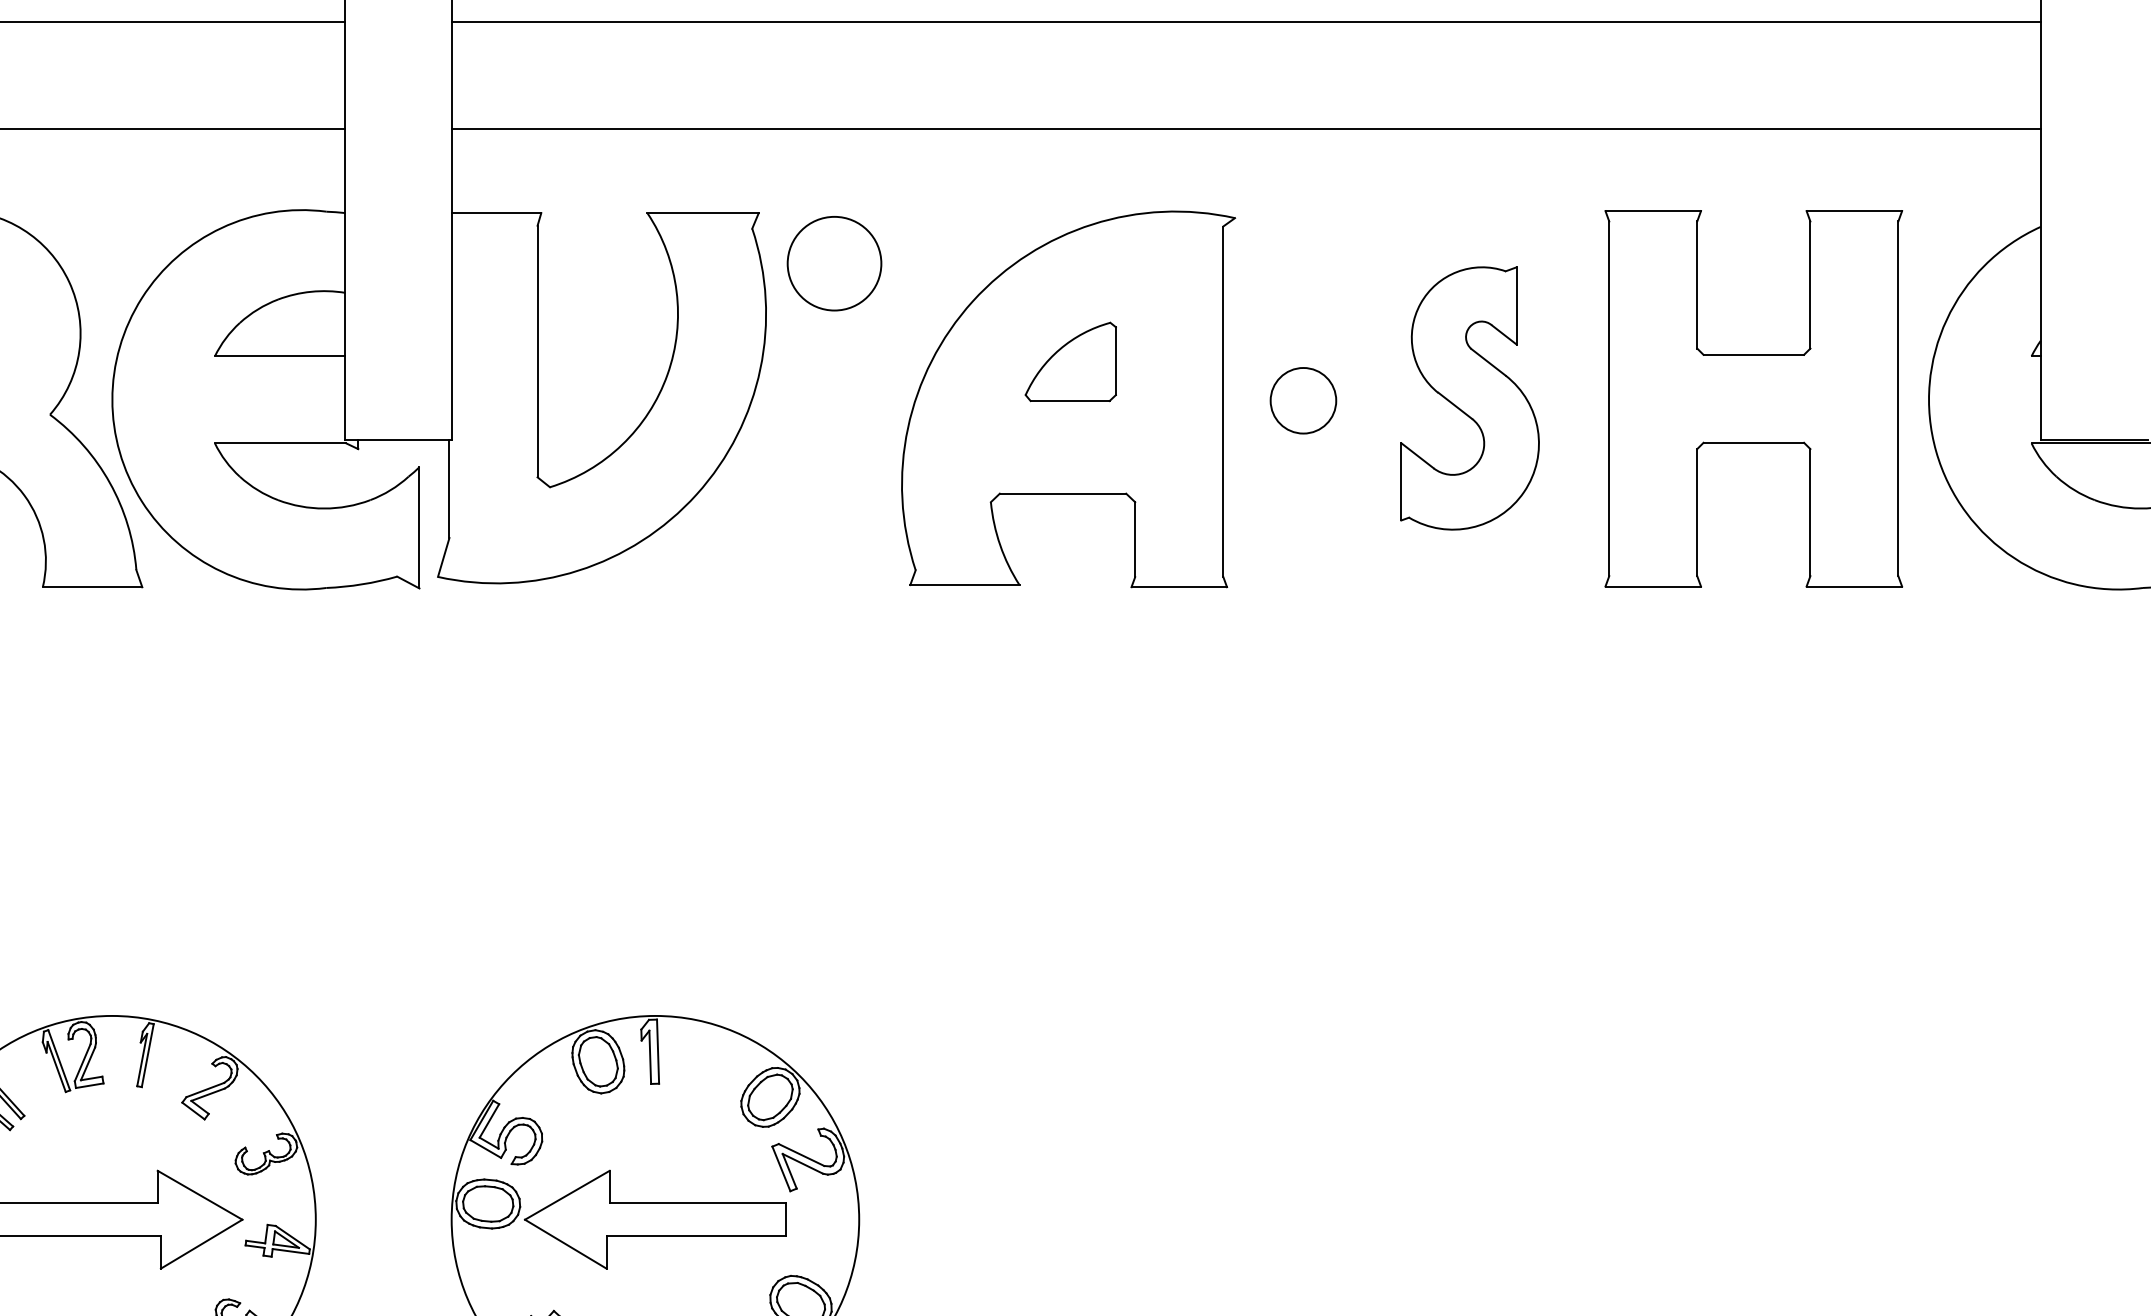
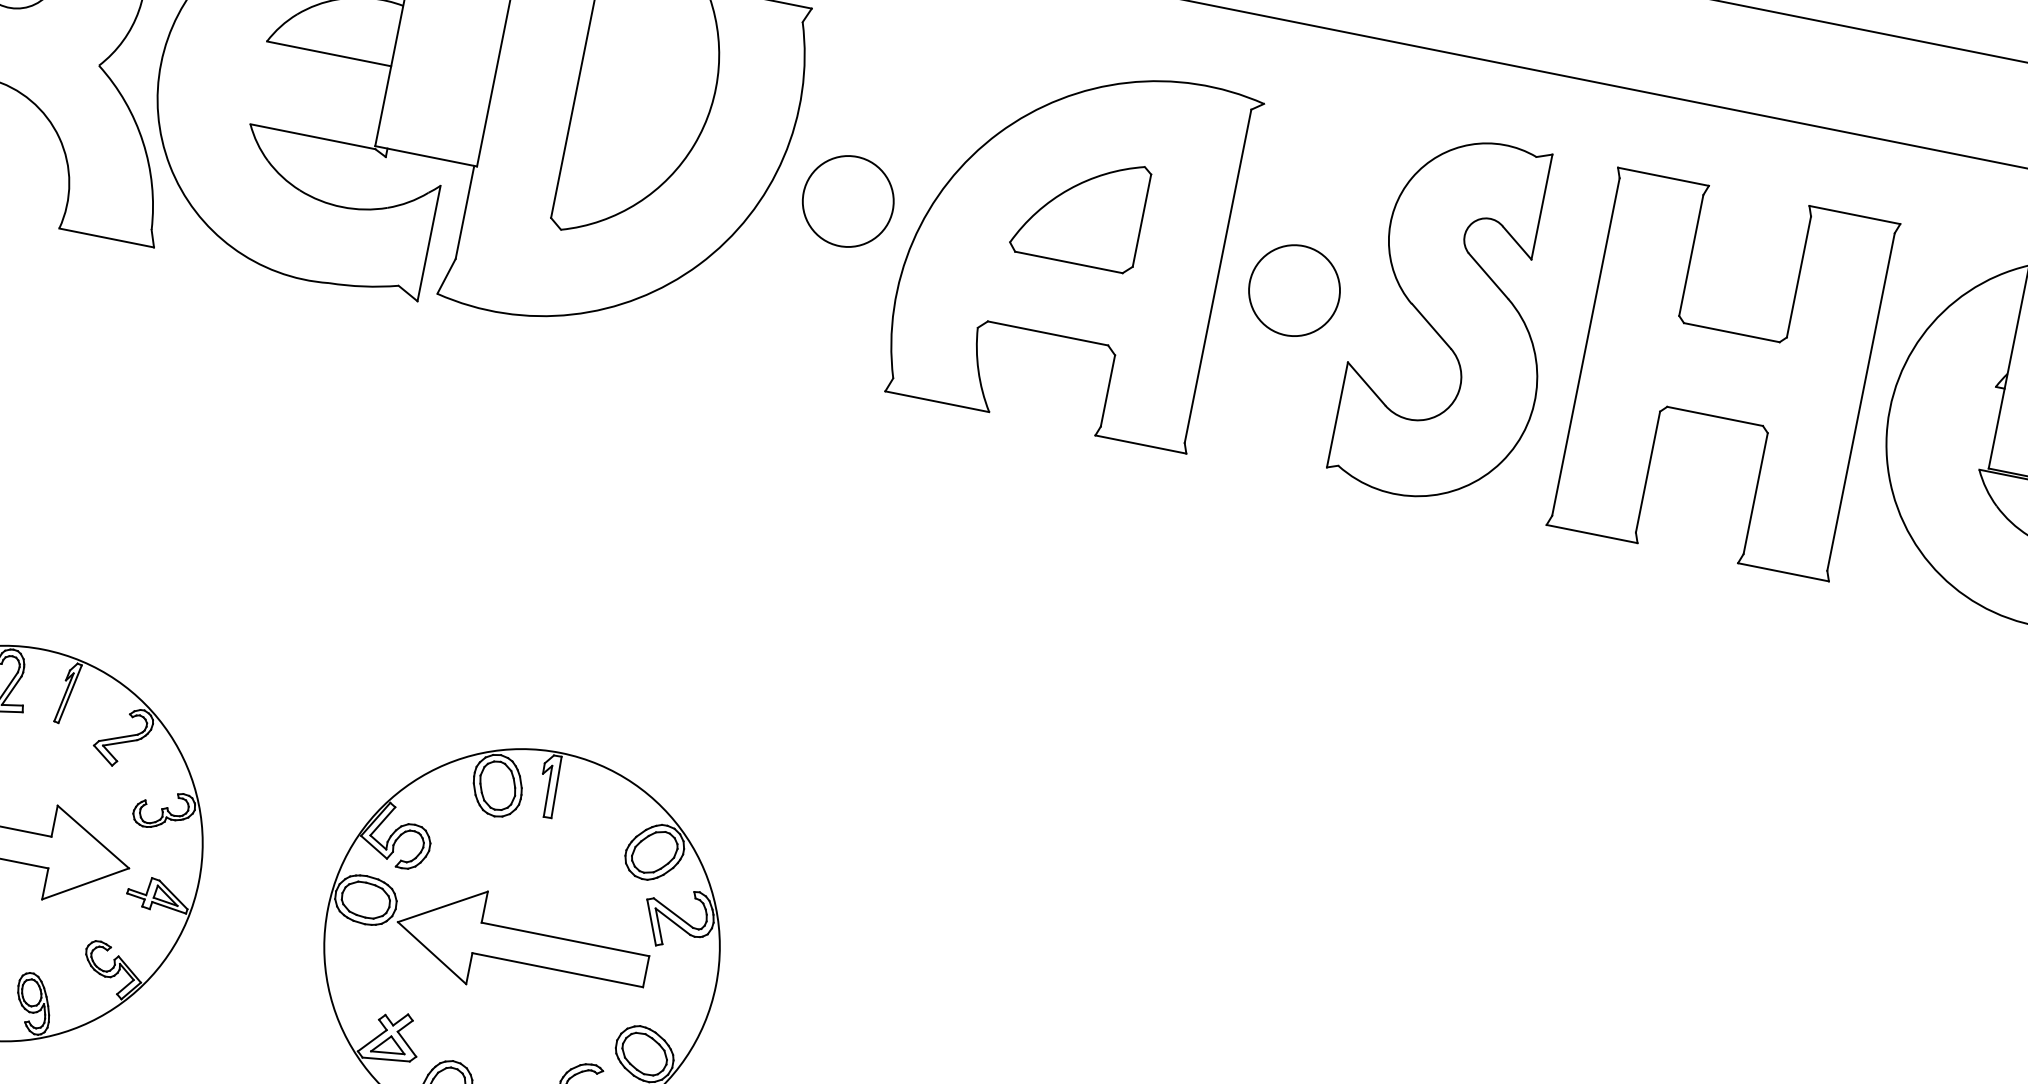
circle: (834, 263) -> (848, 201), moved
part: (1070, 361) -> (1080, 209), size x1.43
part: (1469, 398) -> (1452, 320), size x1.43
circle: (1303, 400) -> (1294, 290), size x1.43

